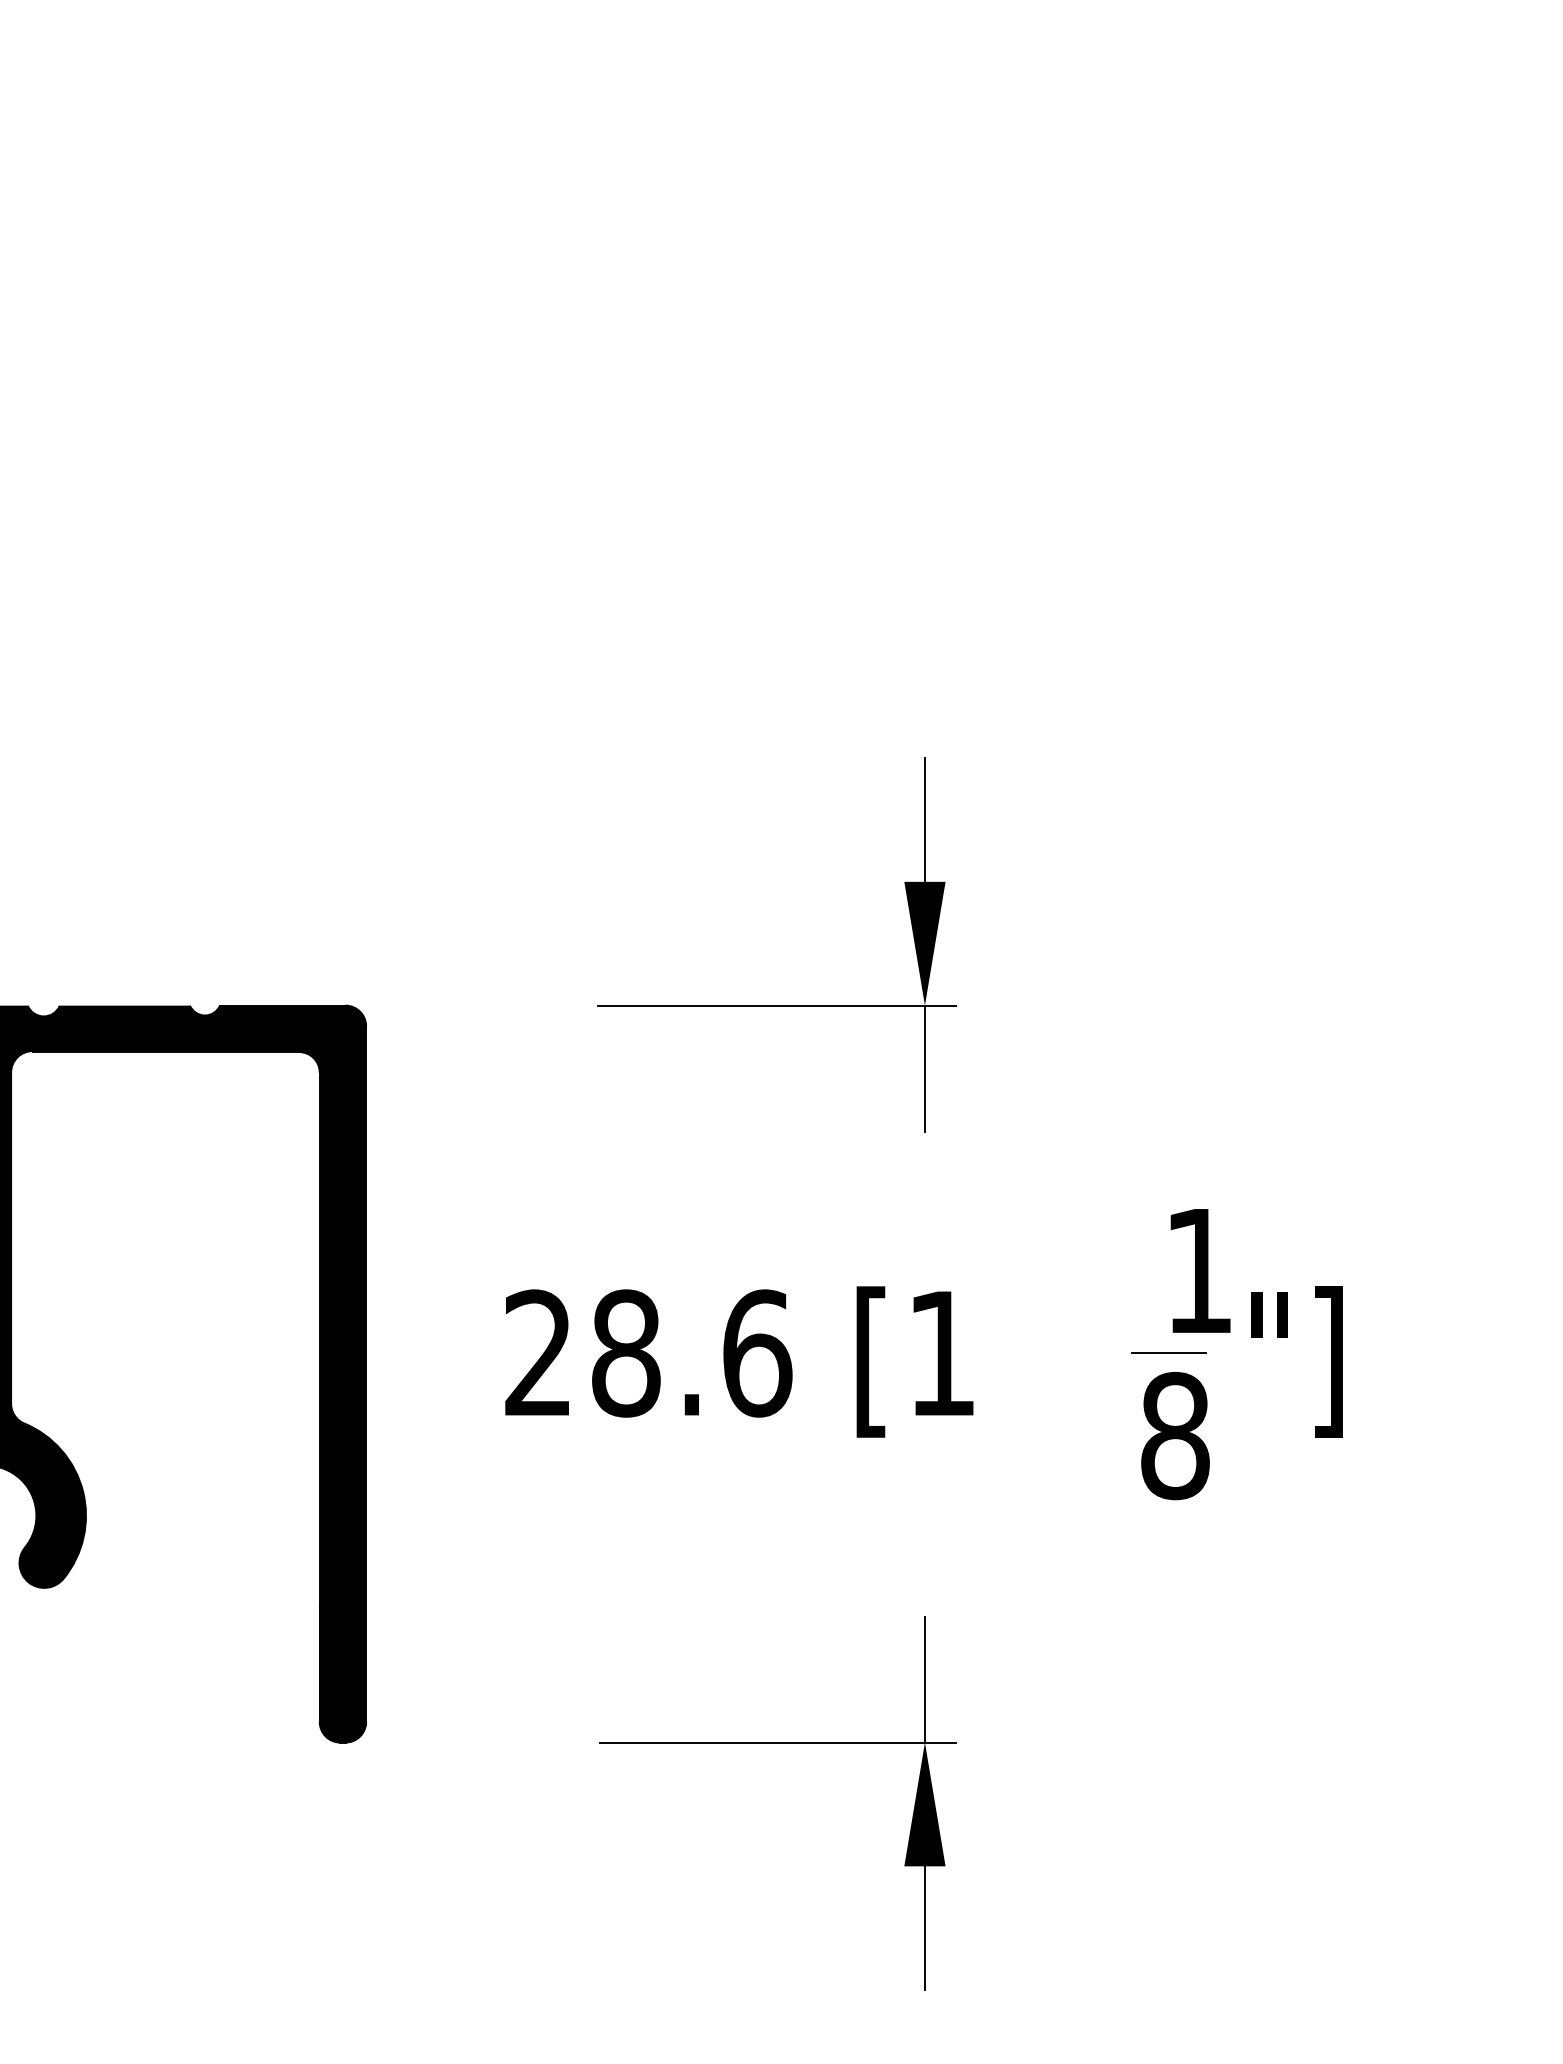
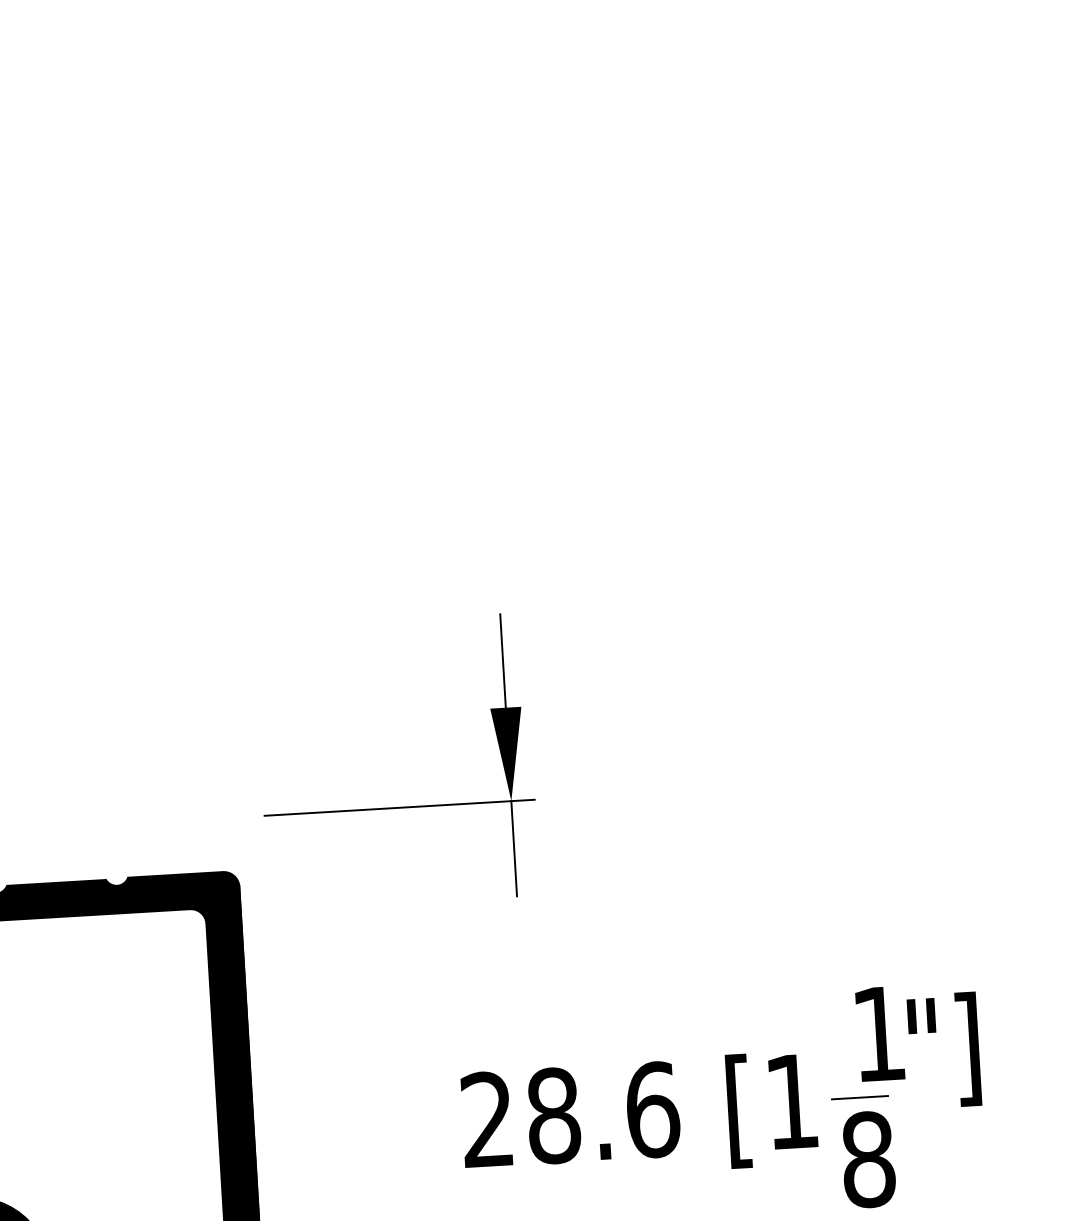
part: (776, 1005) -> (399, 807), moved
text: (739, 1361) -> (639, 1116), moved
text: (1296, 1361) -> (943, 1050), moved

